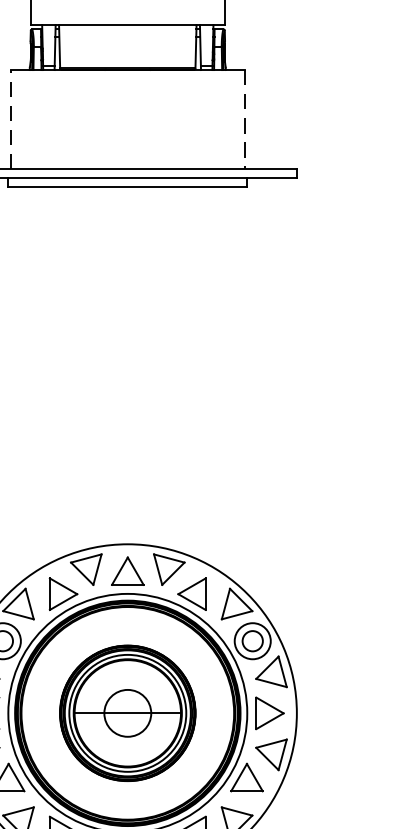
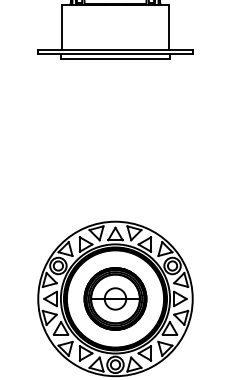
line: (9, 119) -> (61, 27), dashed -> solid
line: (246, 119) -> (169, 27), dashed -> solid

